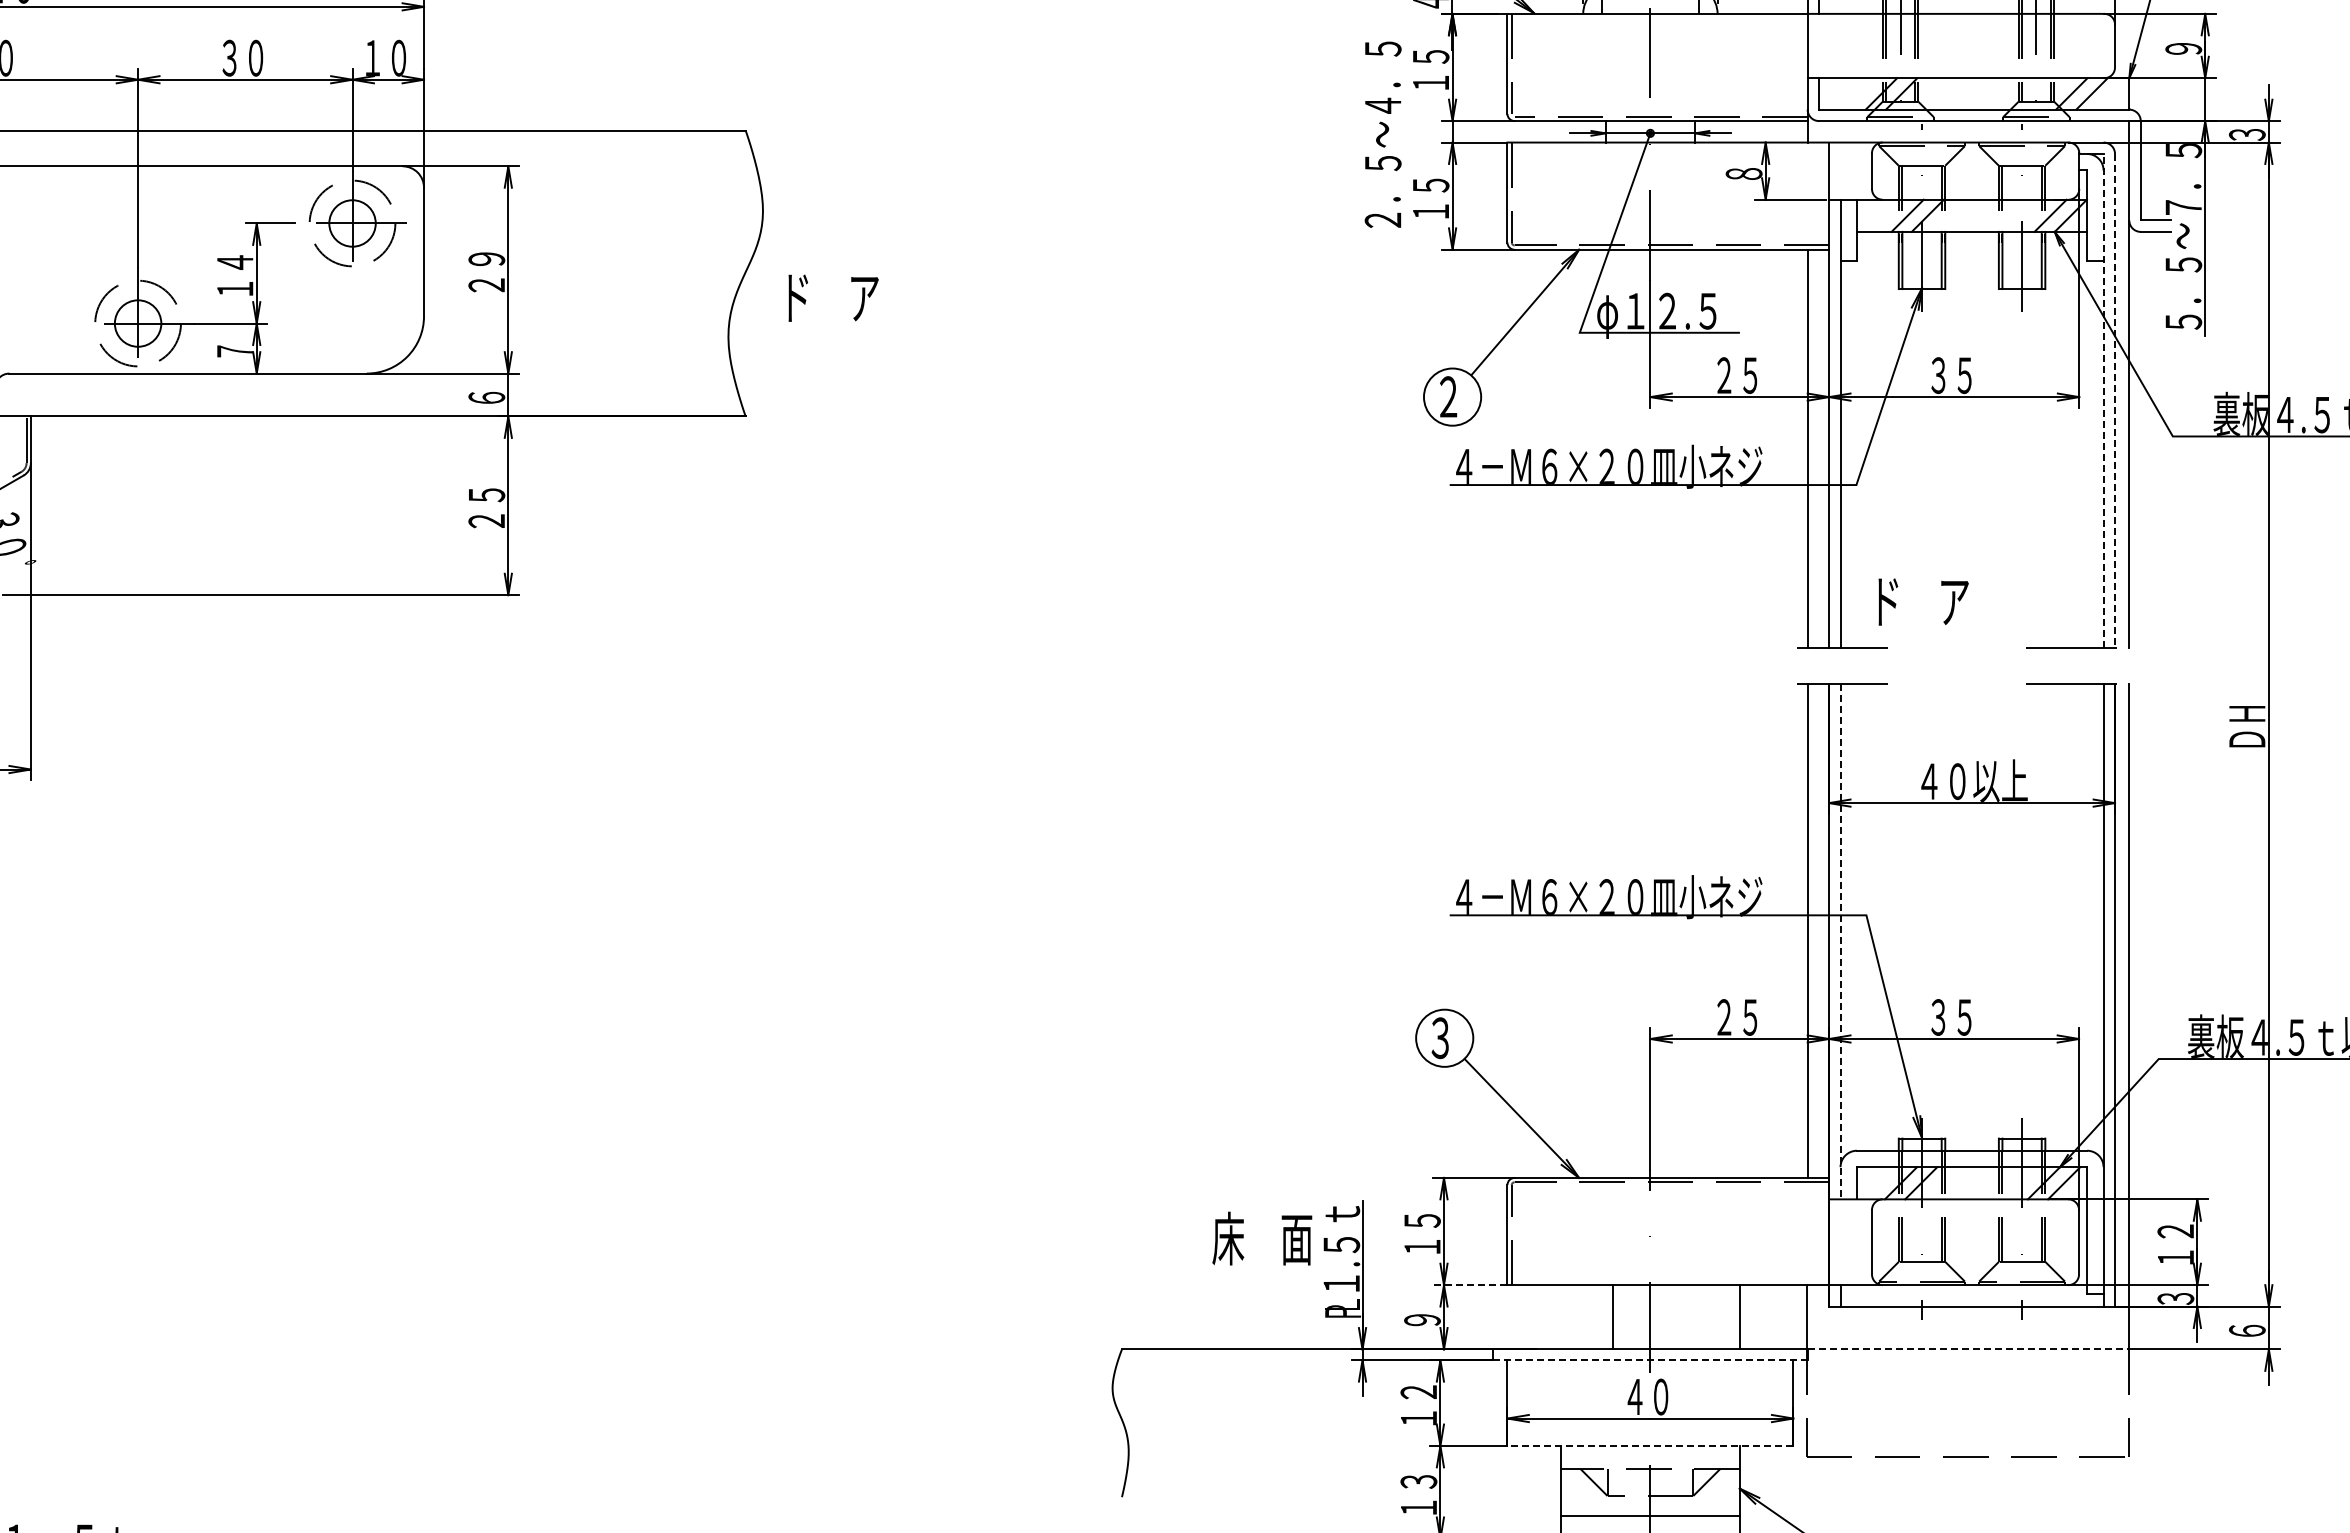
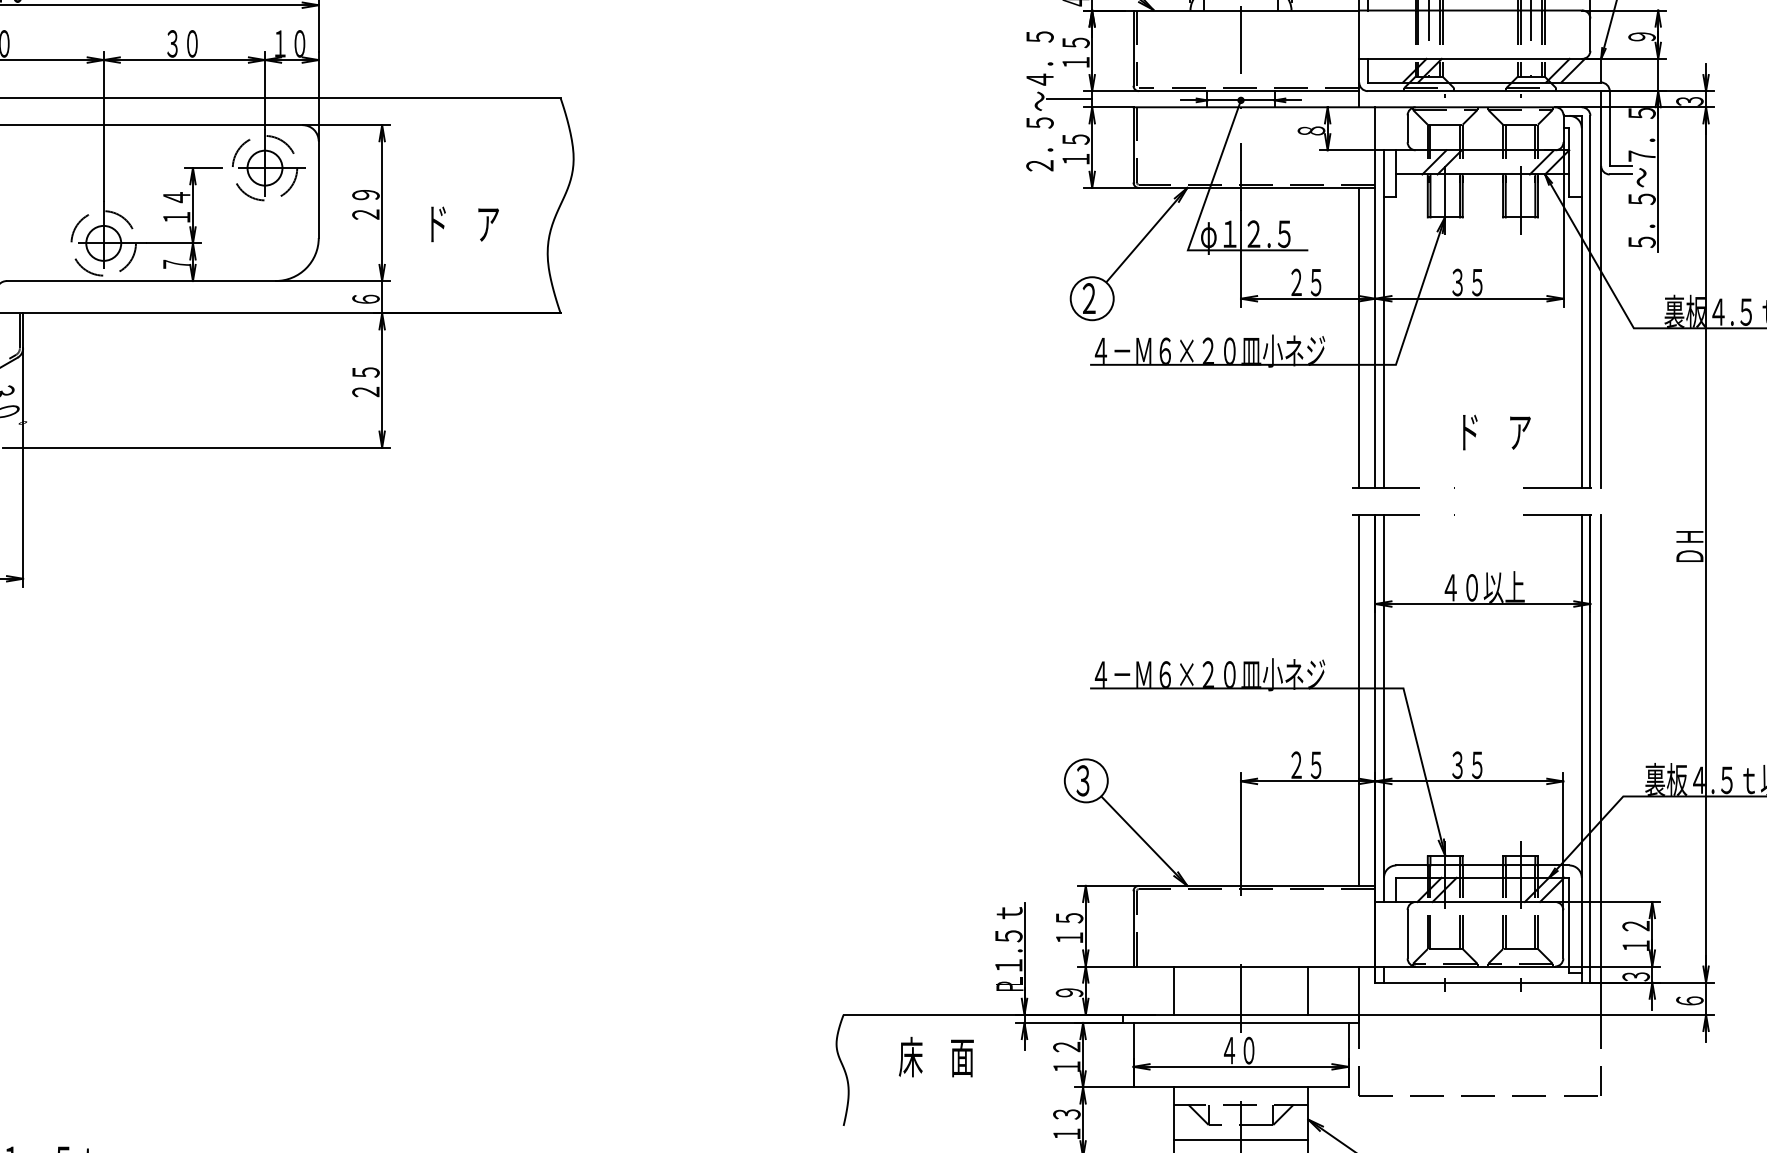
line: (1422, 131) -> (1069, 98), added
text: (833, 297) -> (465, 223), moved
line: (2103, 400) -> (1581, 301), dashed -> solid
line: (2115, 401) -> (1590, 302), dashed -> solid
text: (1923, 601) -> (1496, 432), moved
line: (1840, 942) -> (1383, 708), dashed -> solid
text: (1262, 1238) -> (936, 1057), moved
line: (1469, 1285) -> (1104, 966), dashed -> solid
line: (1613, 1317) -> (1174, 990), moved
line: (1968, 1349) -> (1480, 1014), dashed -> solid
line: (1649, 1360) -> (1240, 1023), dashed -> solid
line: (1650, 1445) -> (1241, 1087), dashed -> solid

